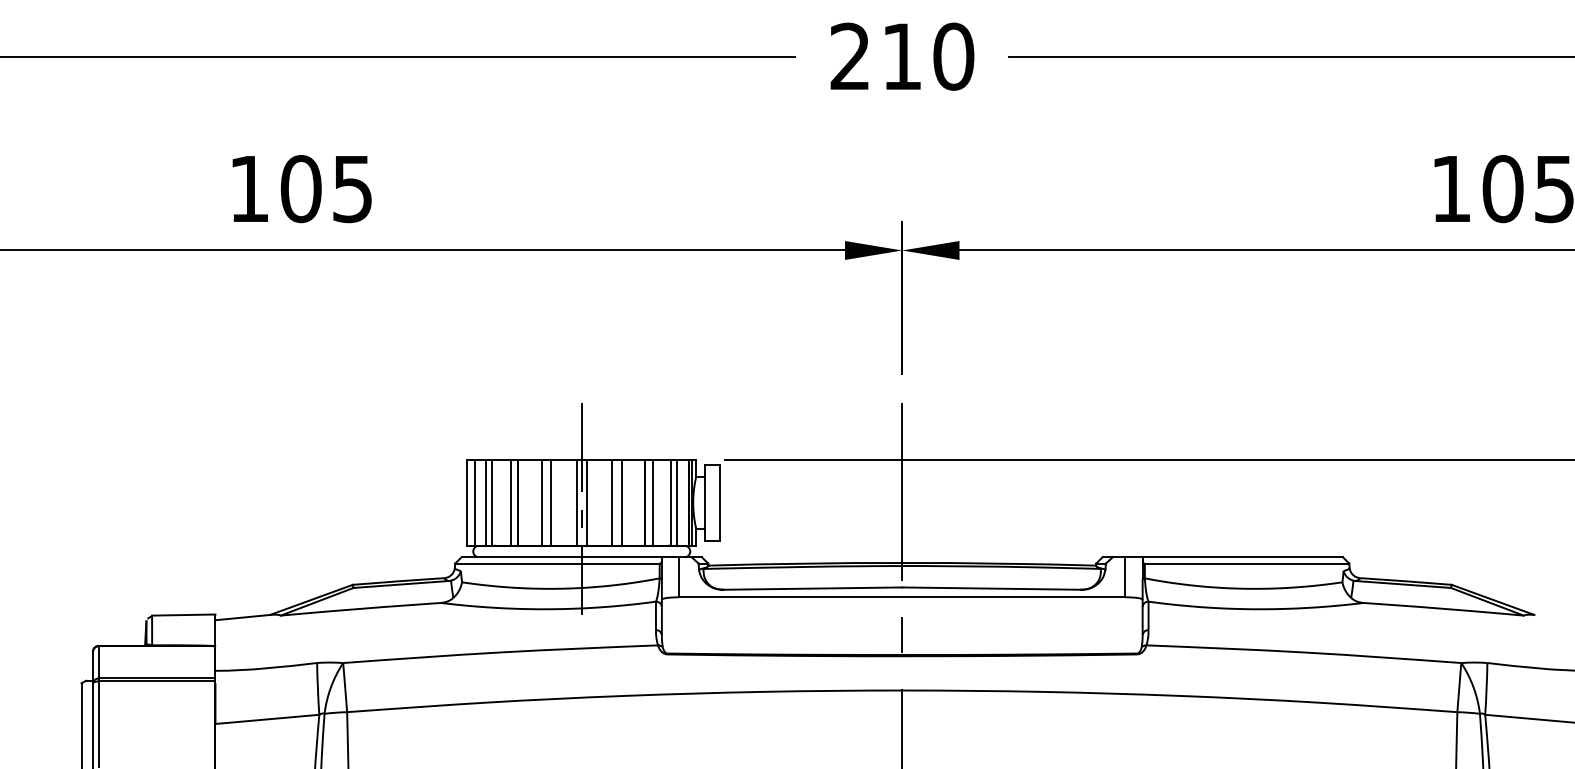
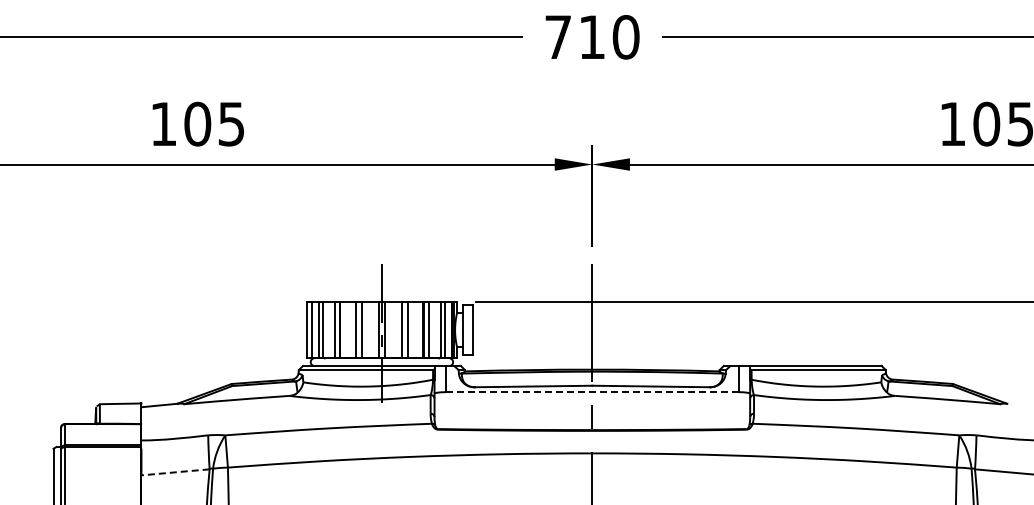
text: (849, 55) -> (557, 36), 210 -> 710
line: (902, 597) -> (592, 392), solid -> dashed
line: (267, 719) -> (175, 472), solid -> dashed

